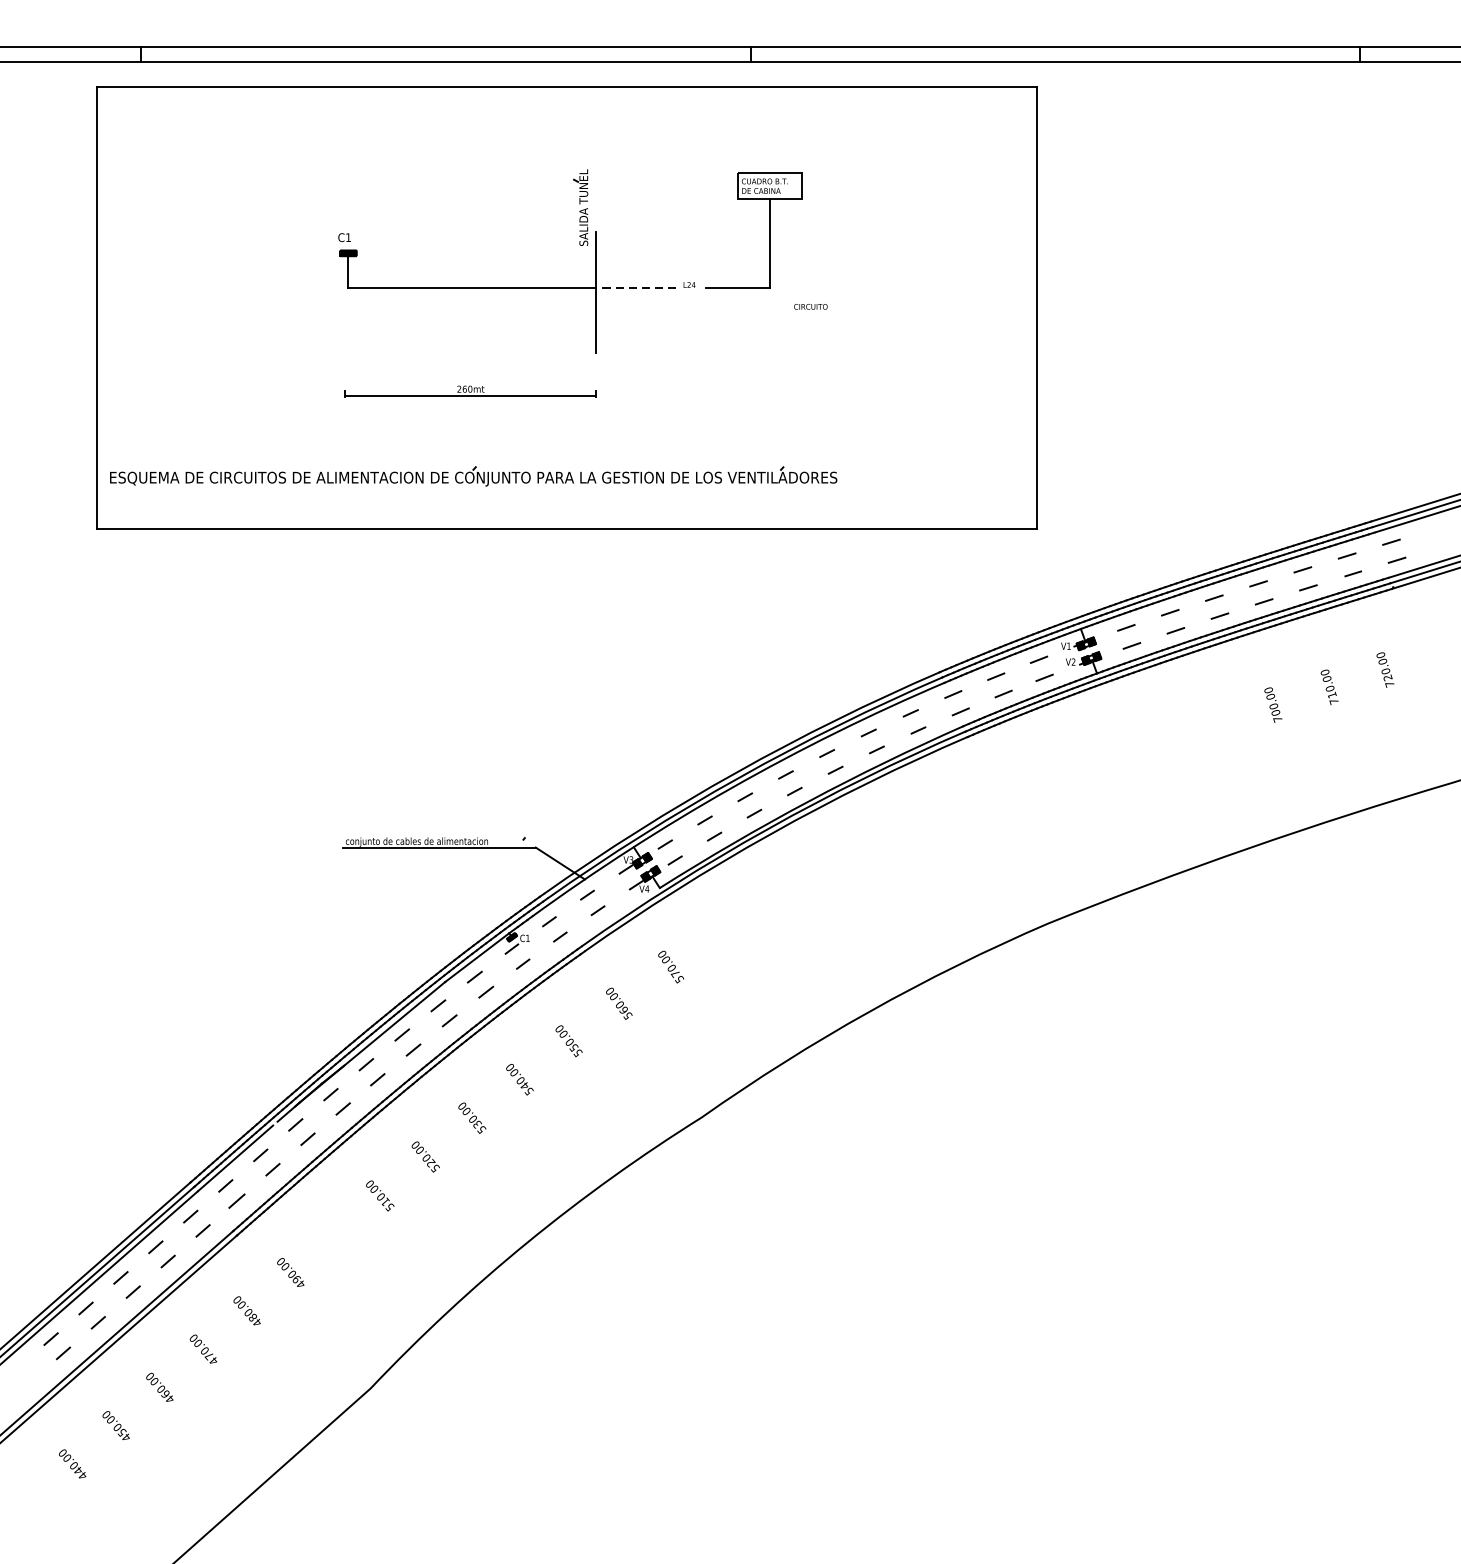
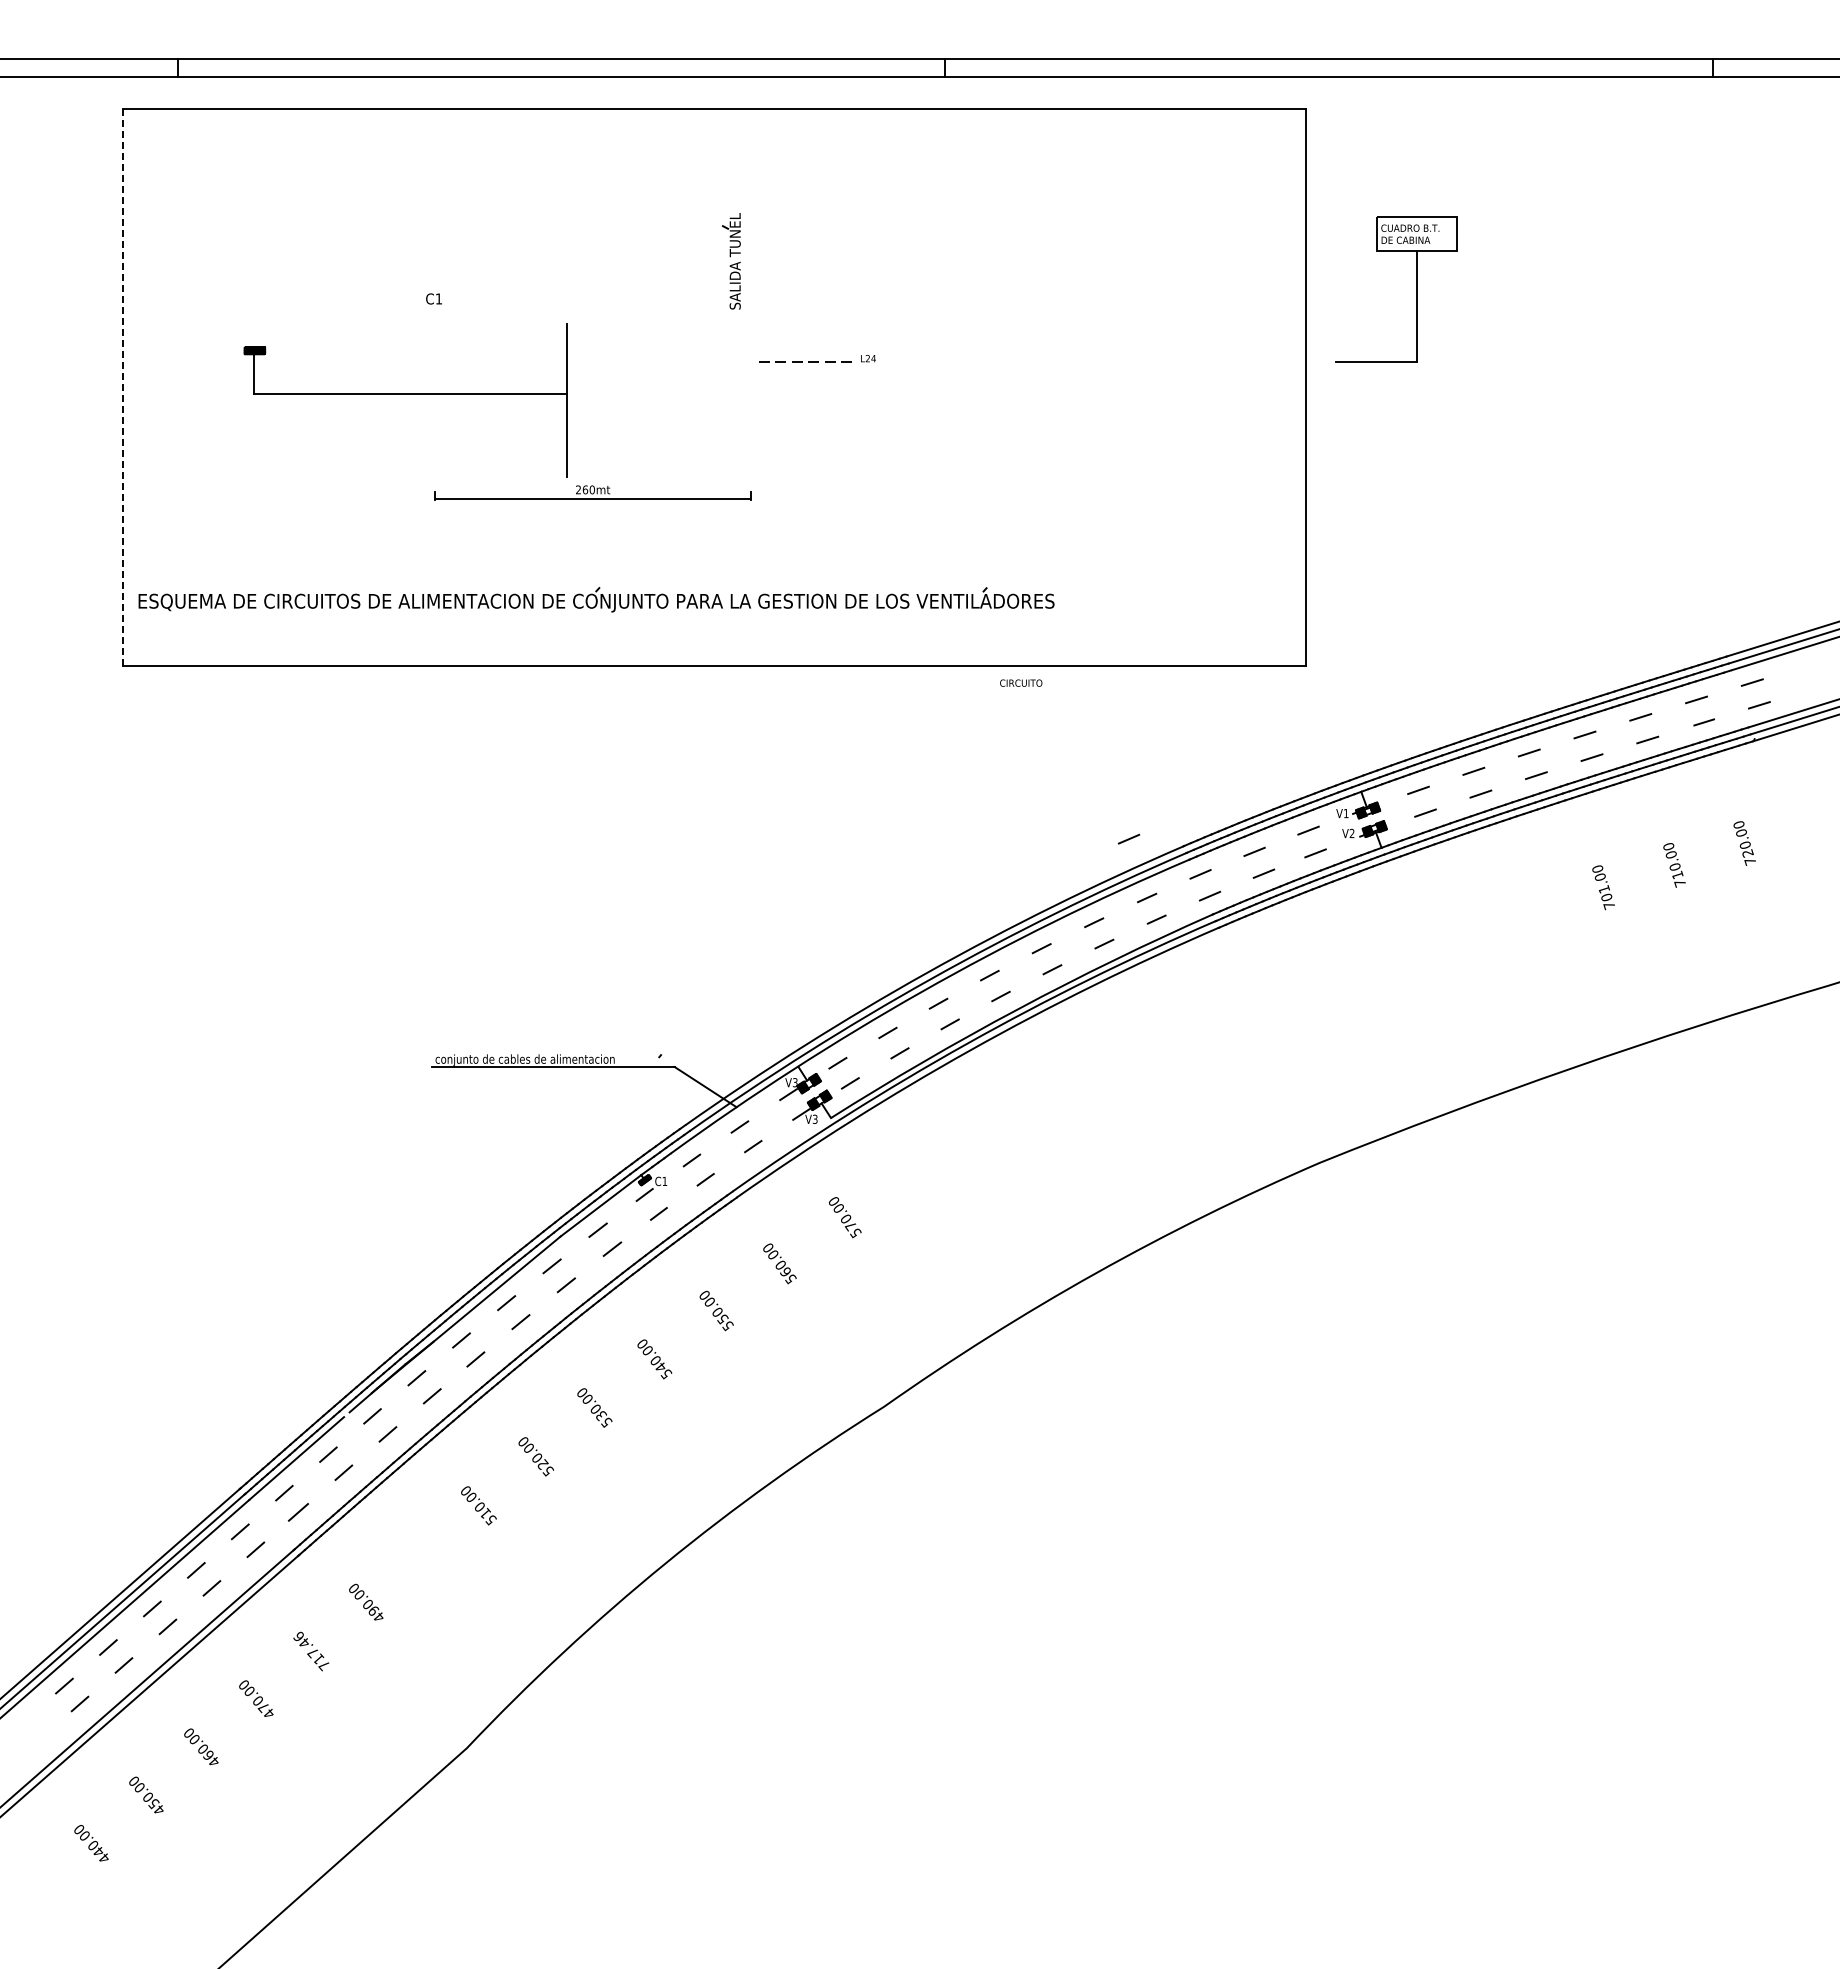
part: (769, 230) -> (1416, 289), moved
part: (468, 292) -> (405, 400), moved
text: (811, 306) -> (1021, 682), moved
line: (97, 307) -> (122, 387), solid -> dashed
line: (896, 666) -> (1128, 838), added
text: (1273, 706) -> (1603, 889), 700.00 -> 701.00
text: (646, 889) -> (814, 1119), V4 -> V3
text: (247, 1311) -> (311, 1651), 480.00 -> 717.46

